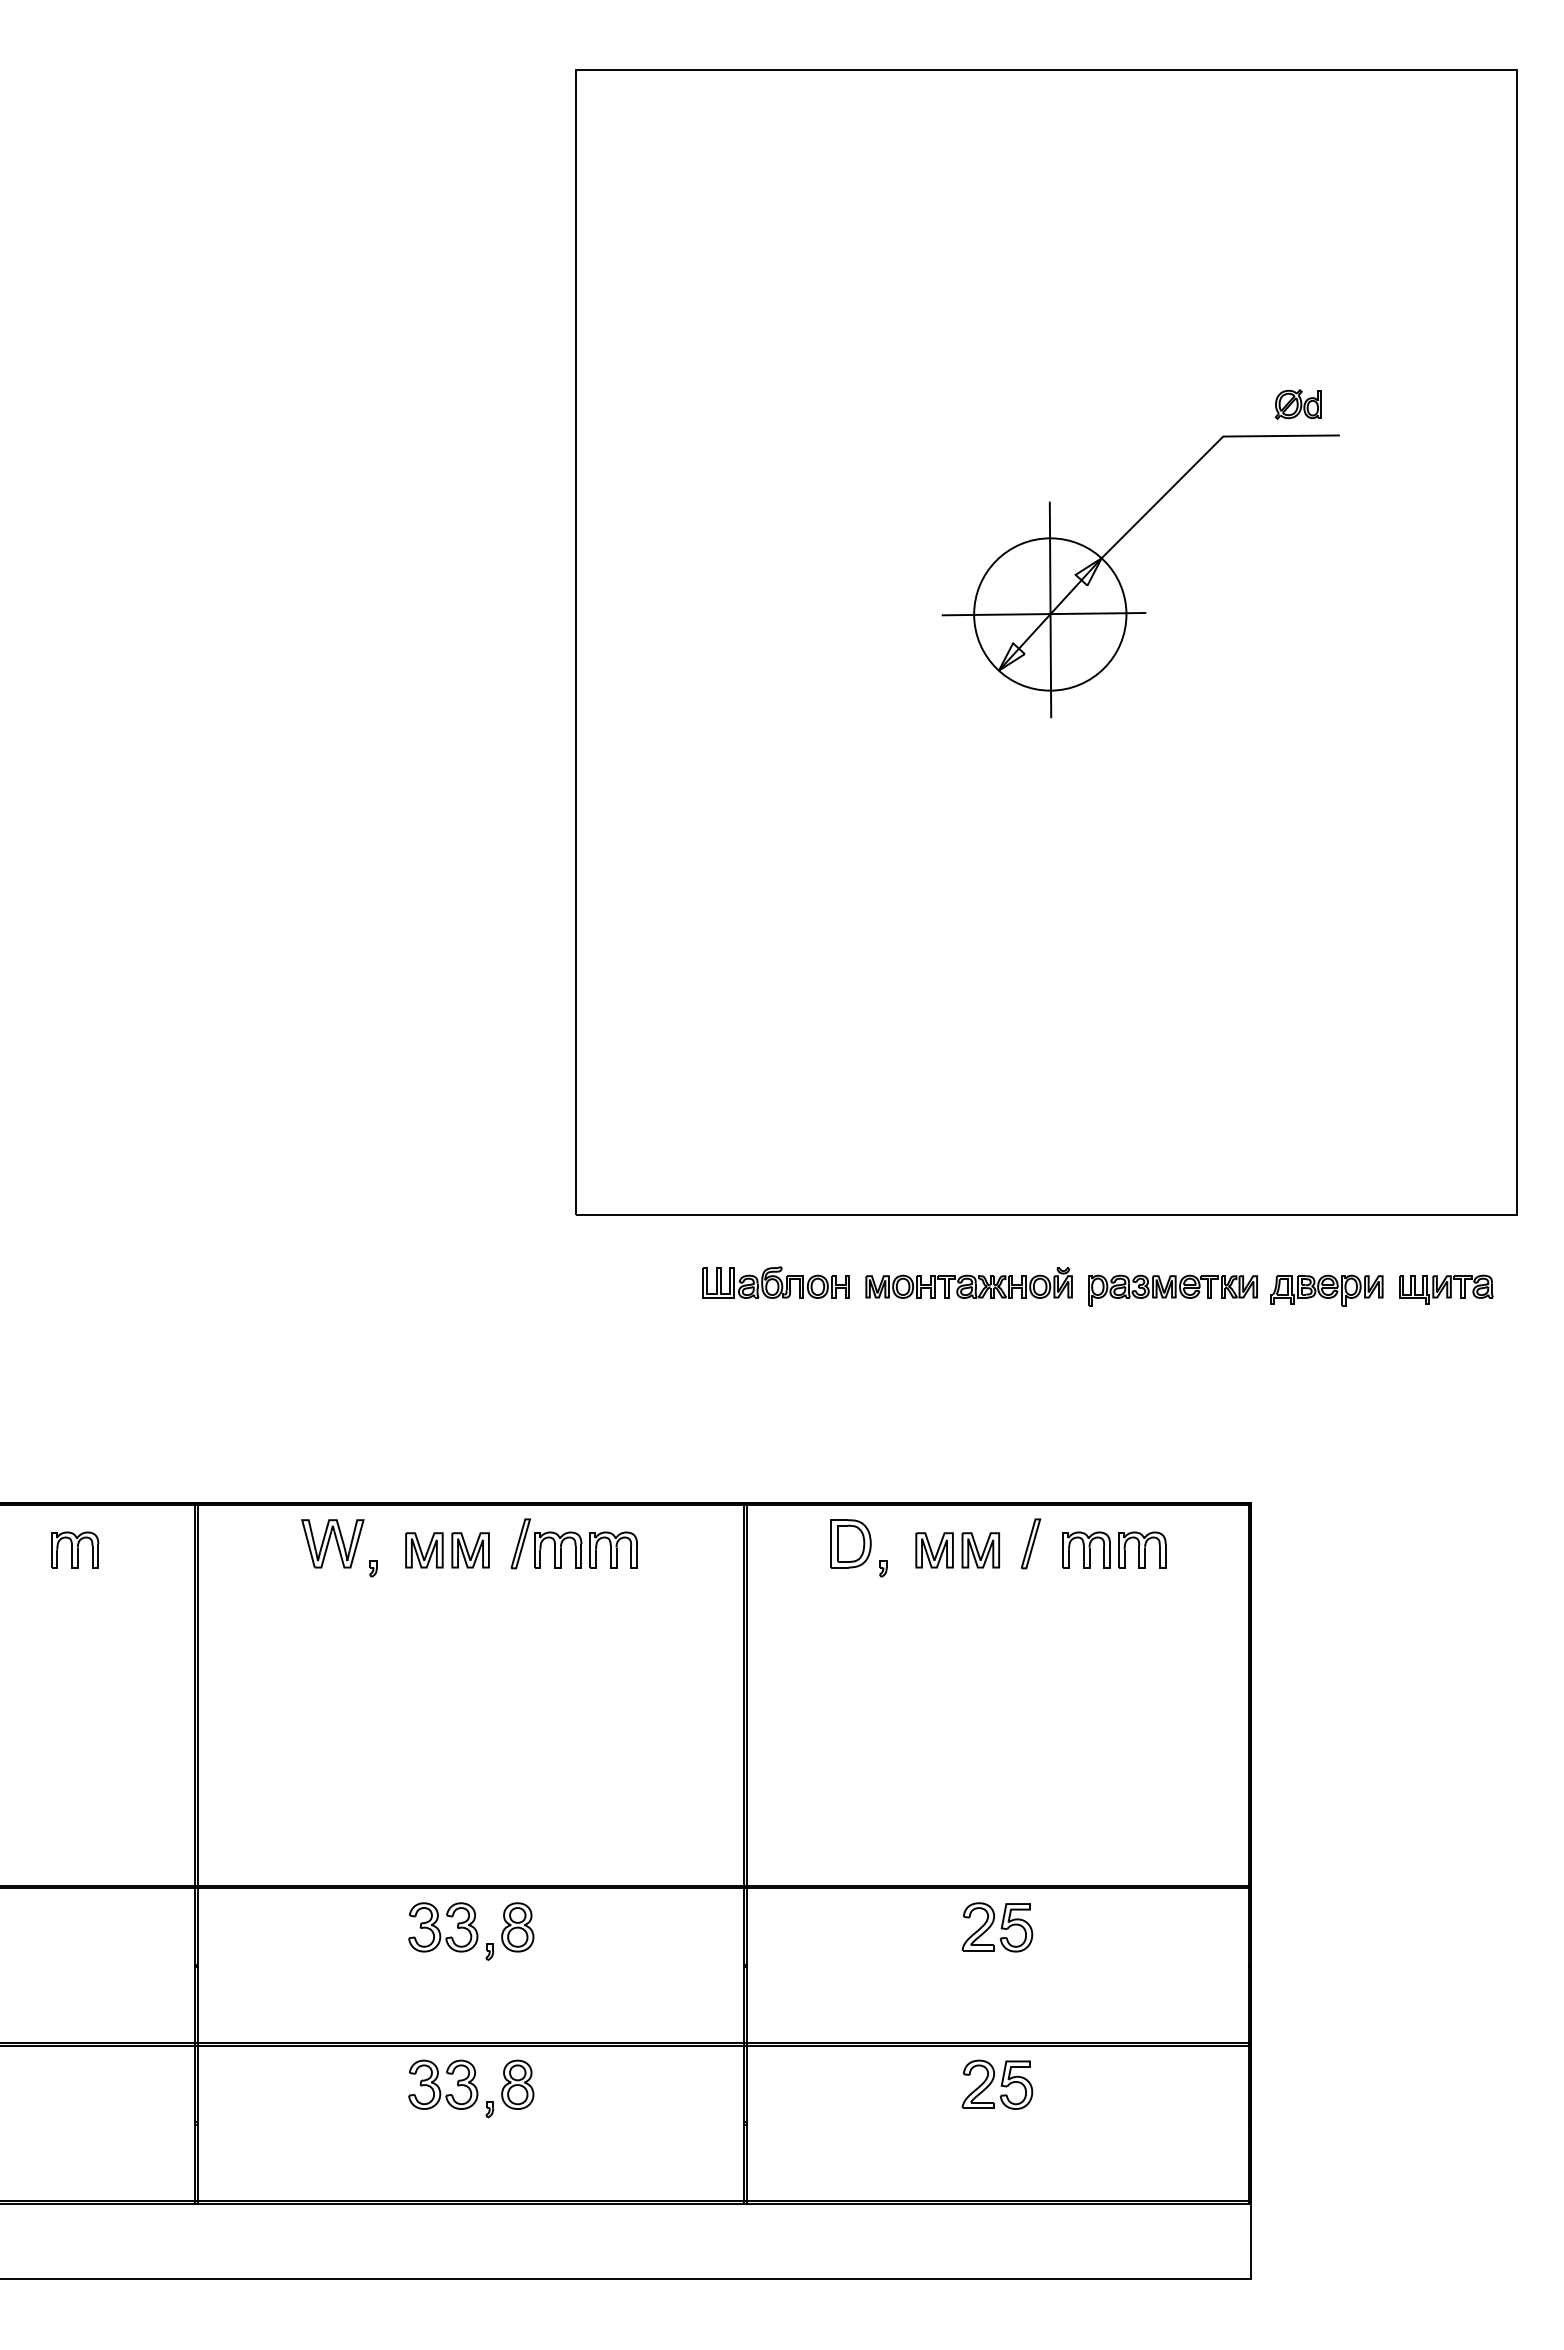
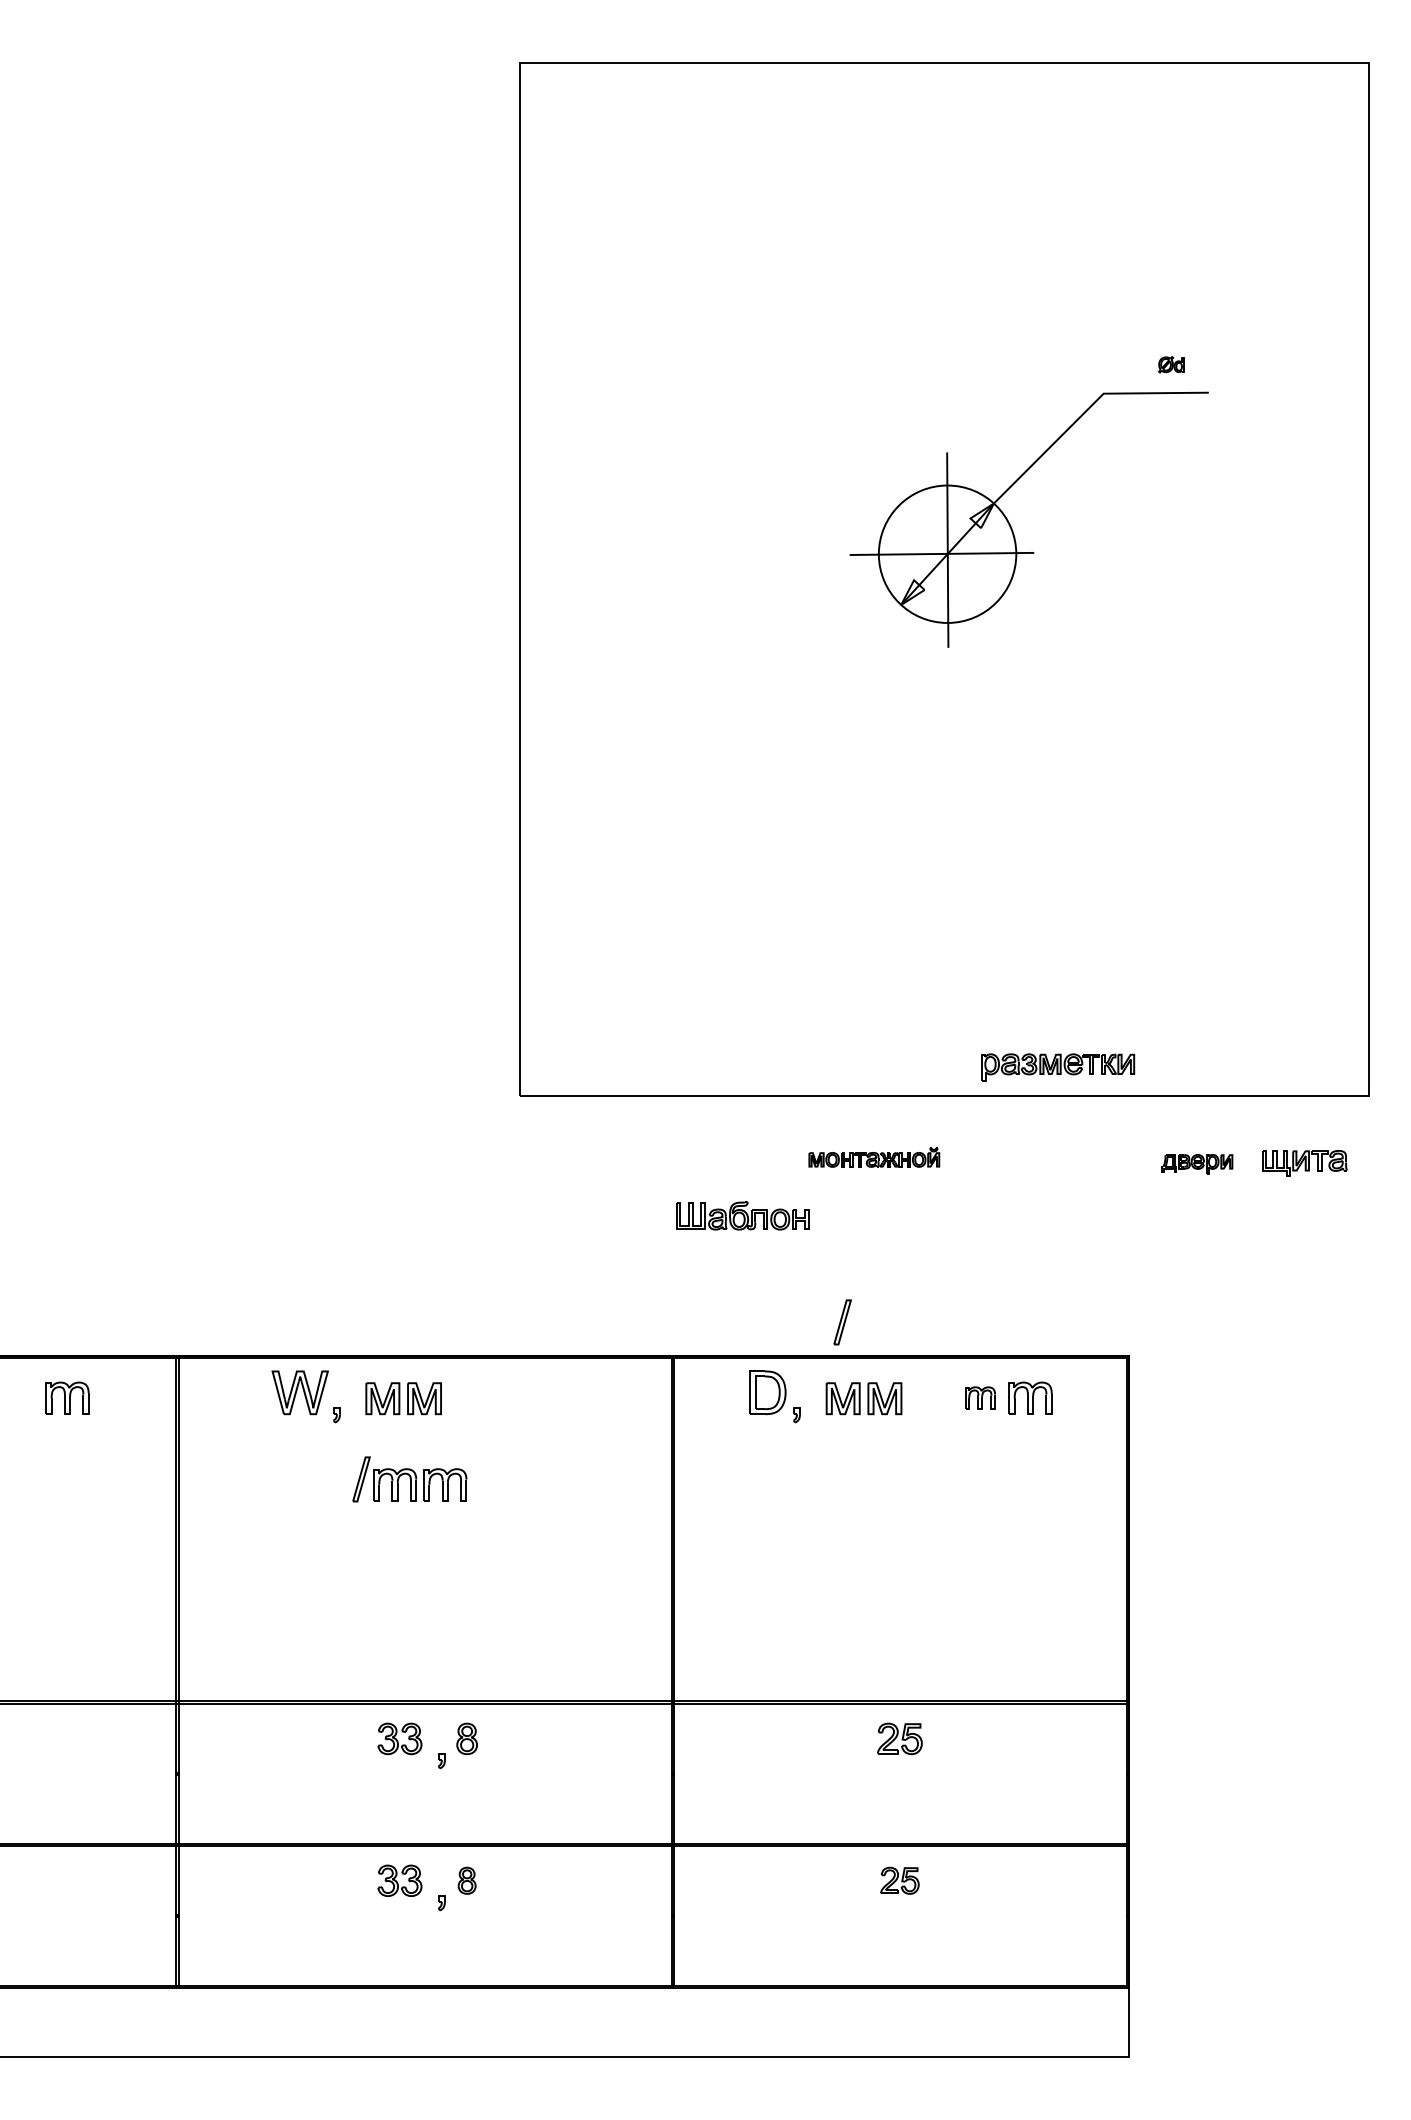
part: (1297, 404) -> (1170, 364), size x0.6
part: (775, 1282) -> (742, 1215), moved
part: (968, 1282) -> (873, 1156), size x0.7
part: (1172, 1290) -> (1057, 1067), moved
part: (1326, 1290) -> (1196, 1164), size x0.7
part: (573, 1543) -> (409, 1479), moved
part: (1031, 1543) -> (843, 1322), moved
part: (1086, 1549) -> (980, 1397), size x0.7
part: (443, 1927) -> (400, 1738), size x0.7
part: (517, 1927) -> (466, 1738), size x0.7
part: (997, 1927) -> (899, 1738), size x0.7
part: (443, 2084) -> (400, 1880), size x0.7
part: (517, 2084) -> (466, 1880), size x0.6
part: (997, 2084) -> (899, 1880), size x0.6

